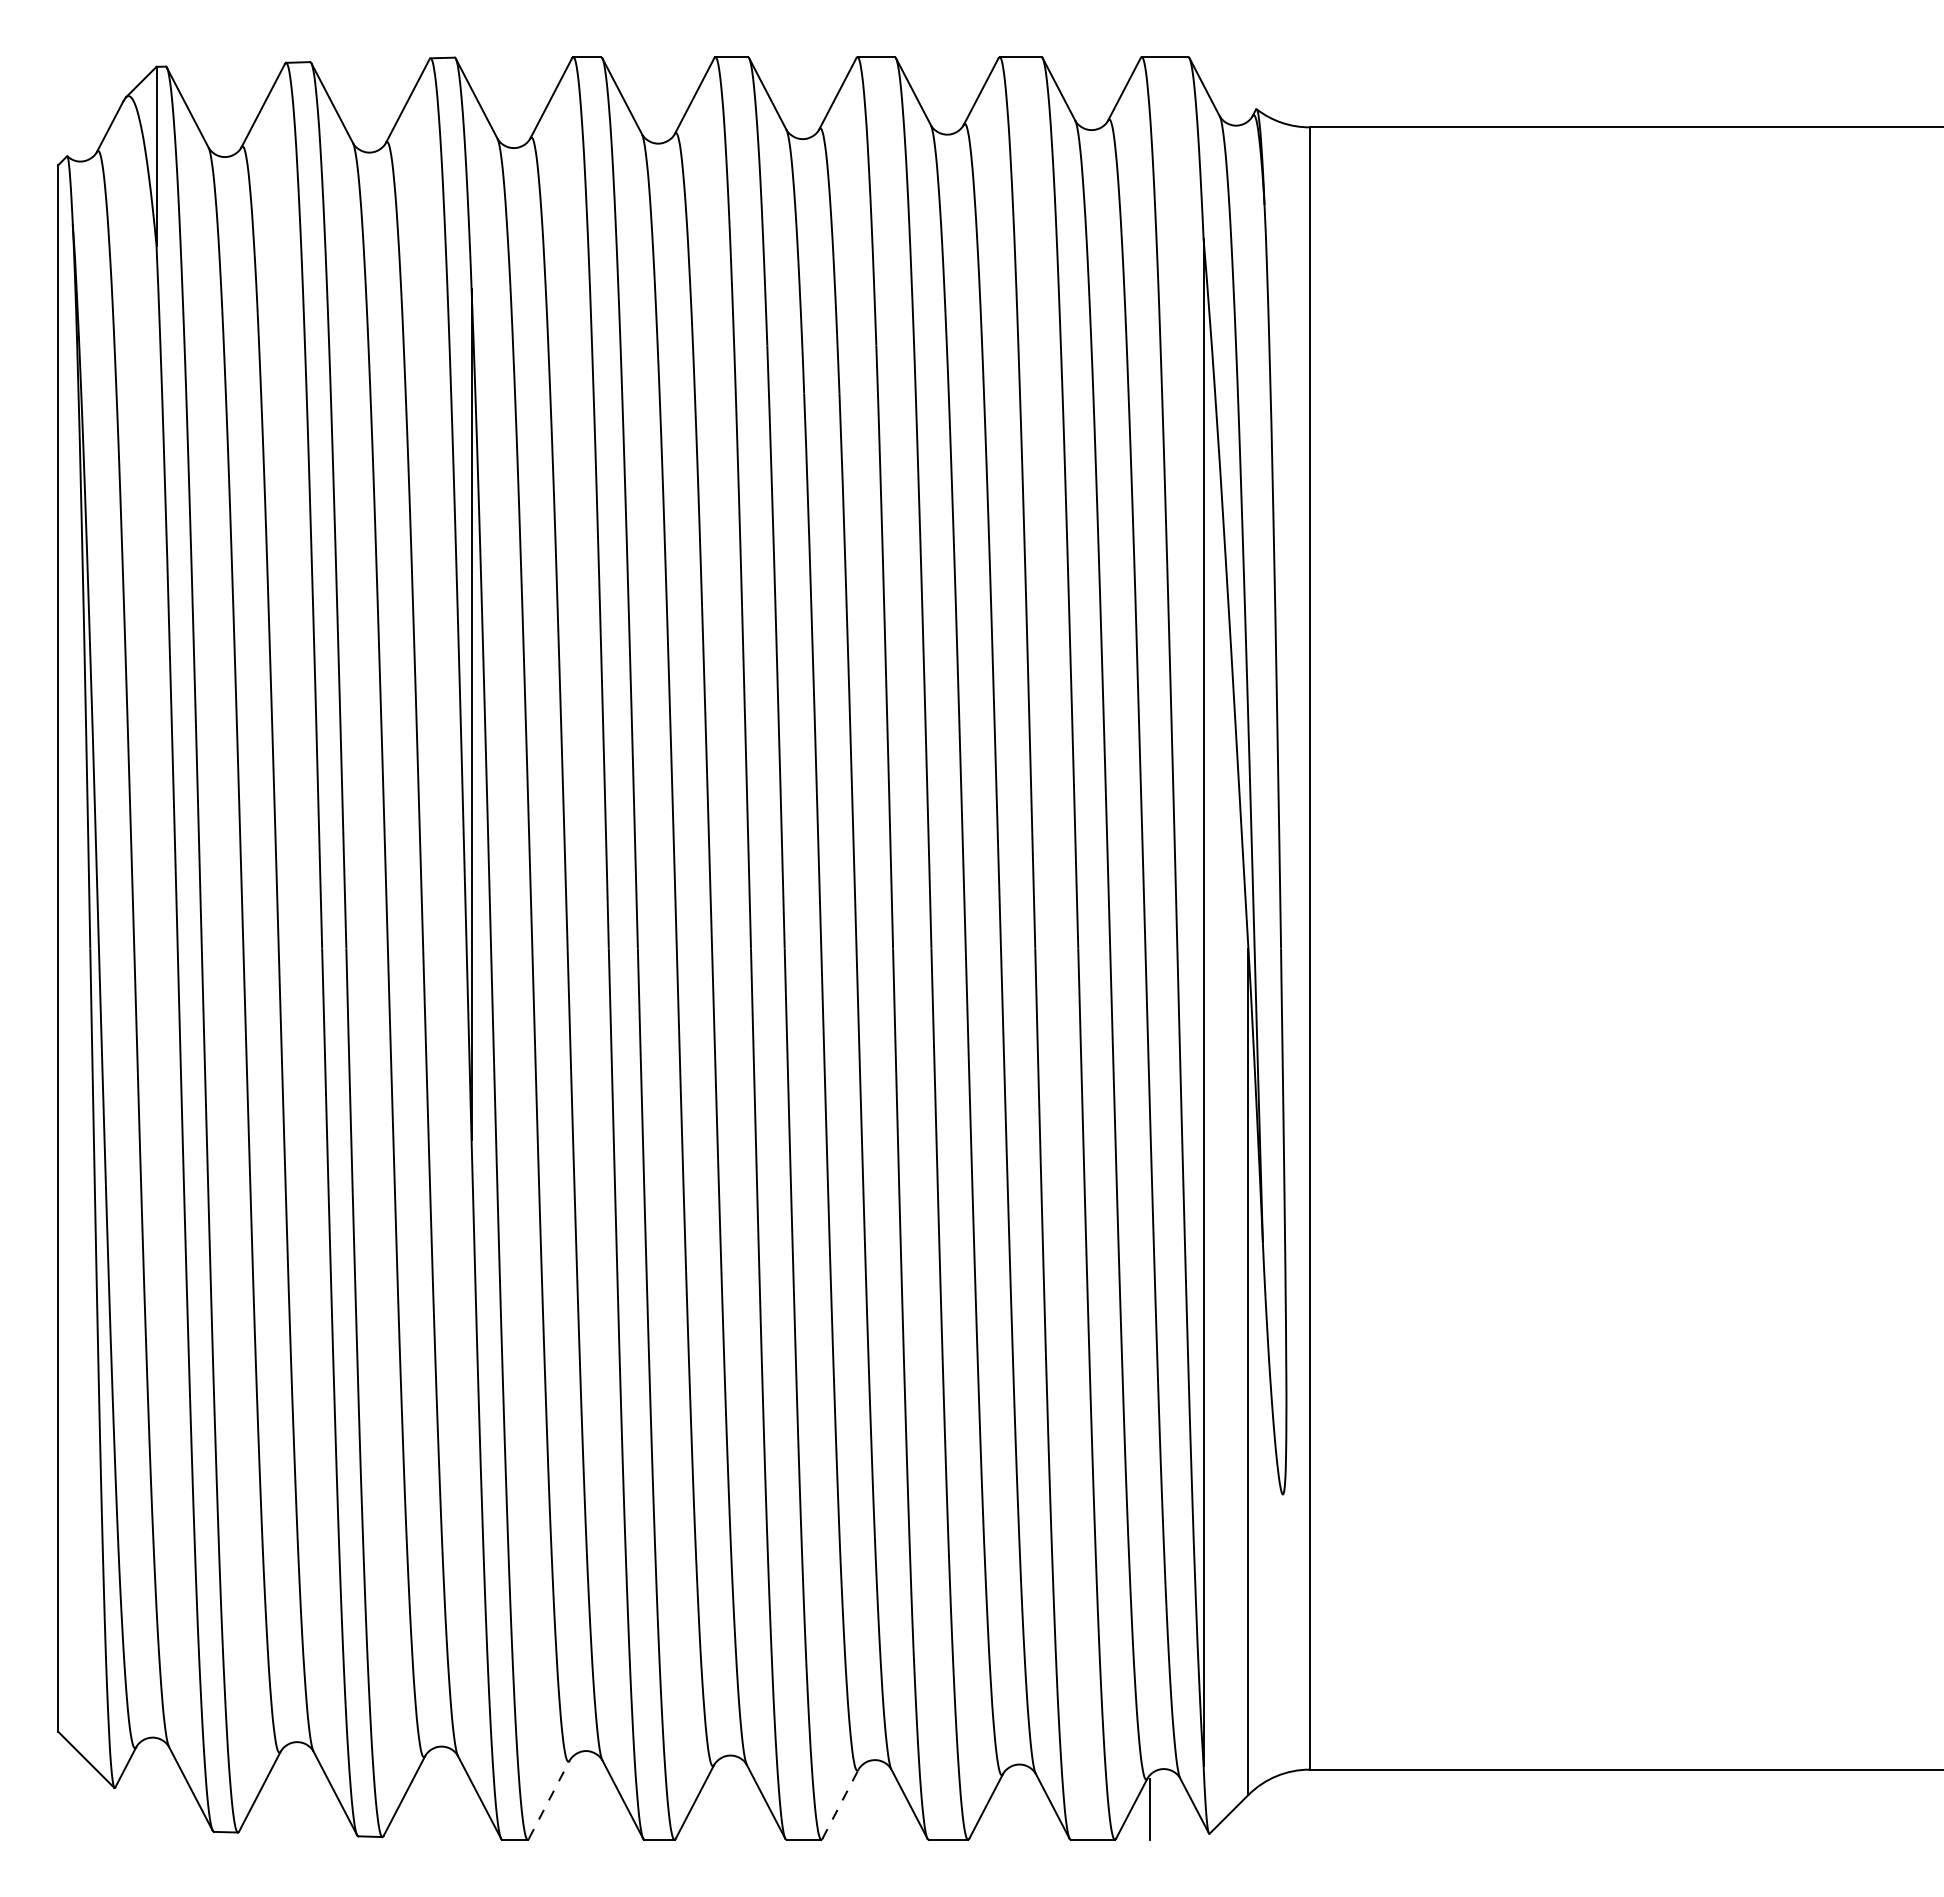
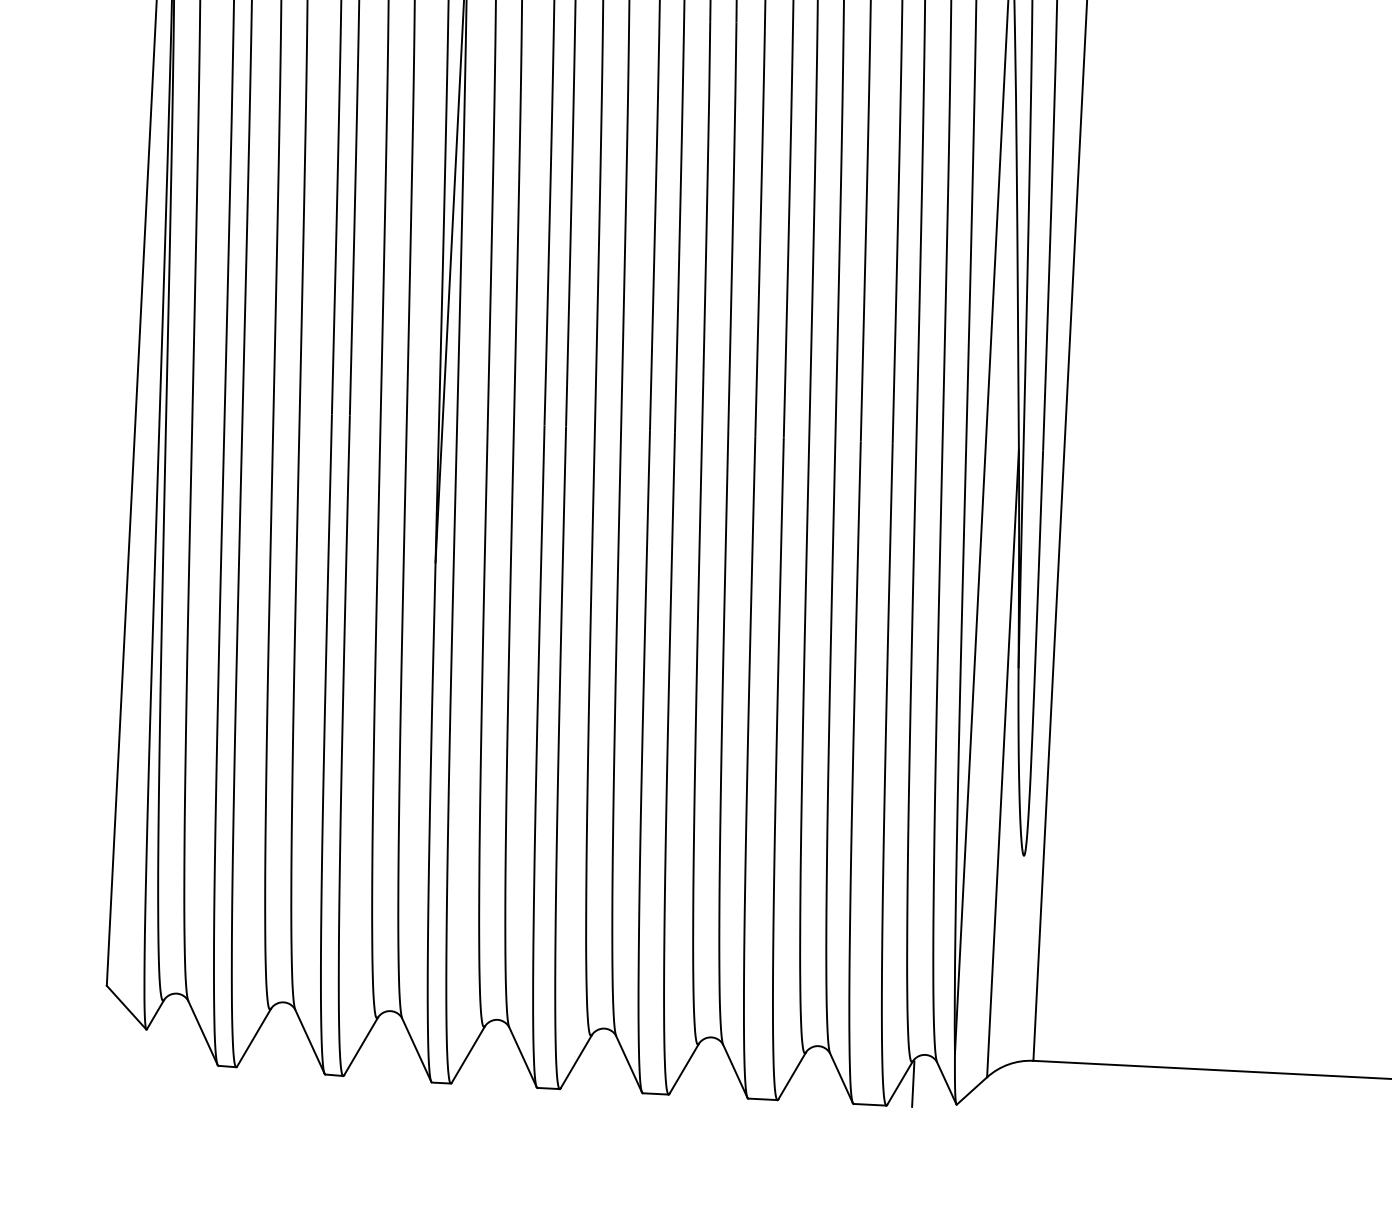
line: (549, 1799) -> (468, 1054), dashed -> solid
line: (840, 1804) -> (684, 1069), dashed -> solid

